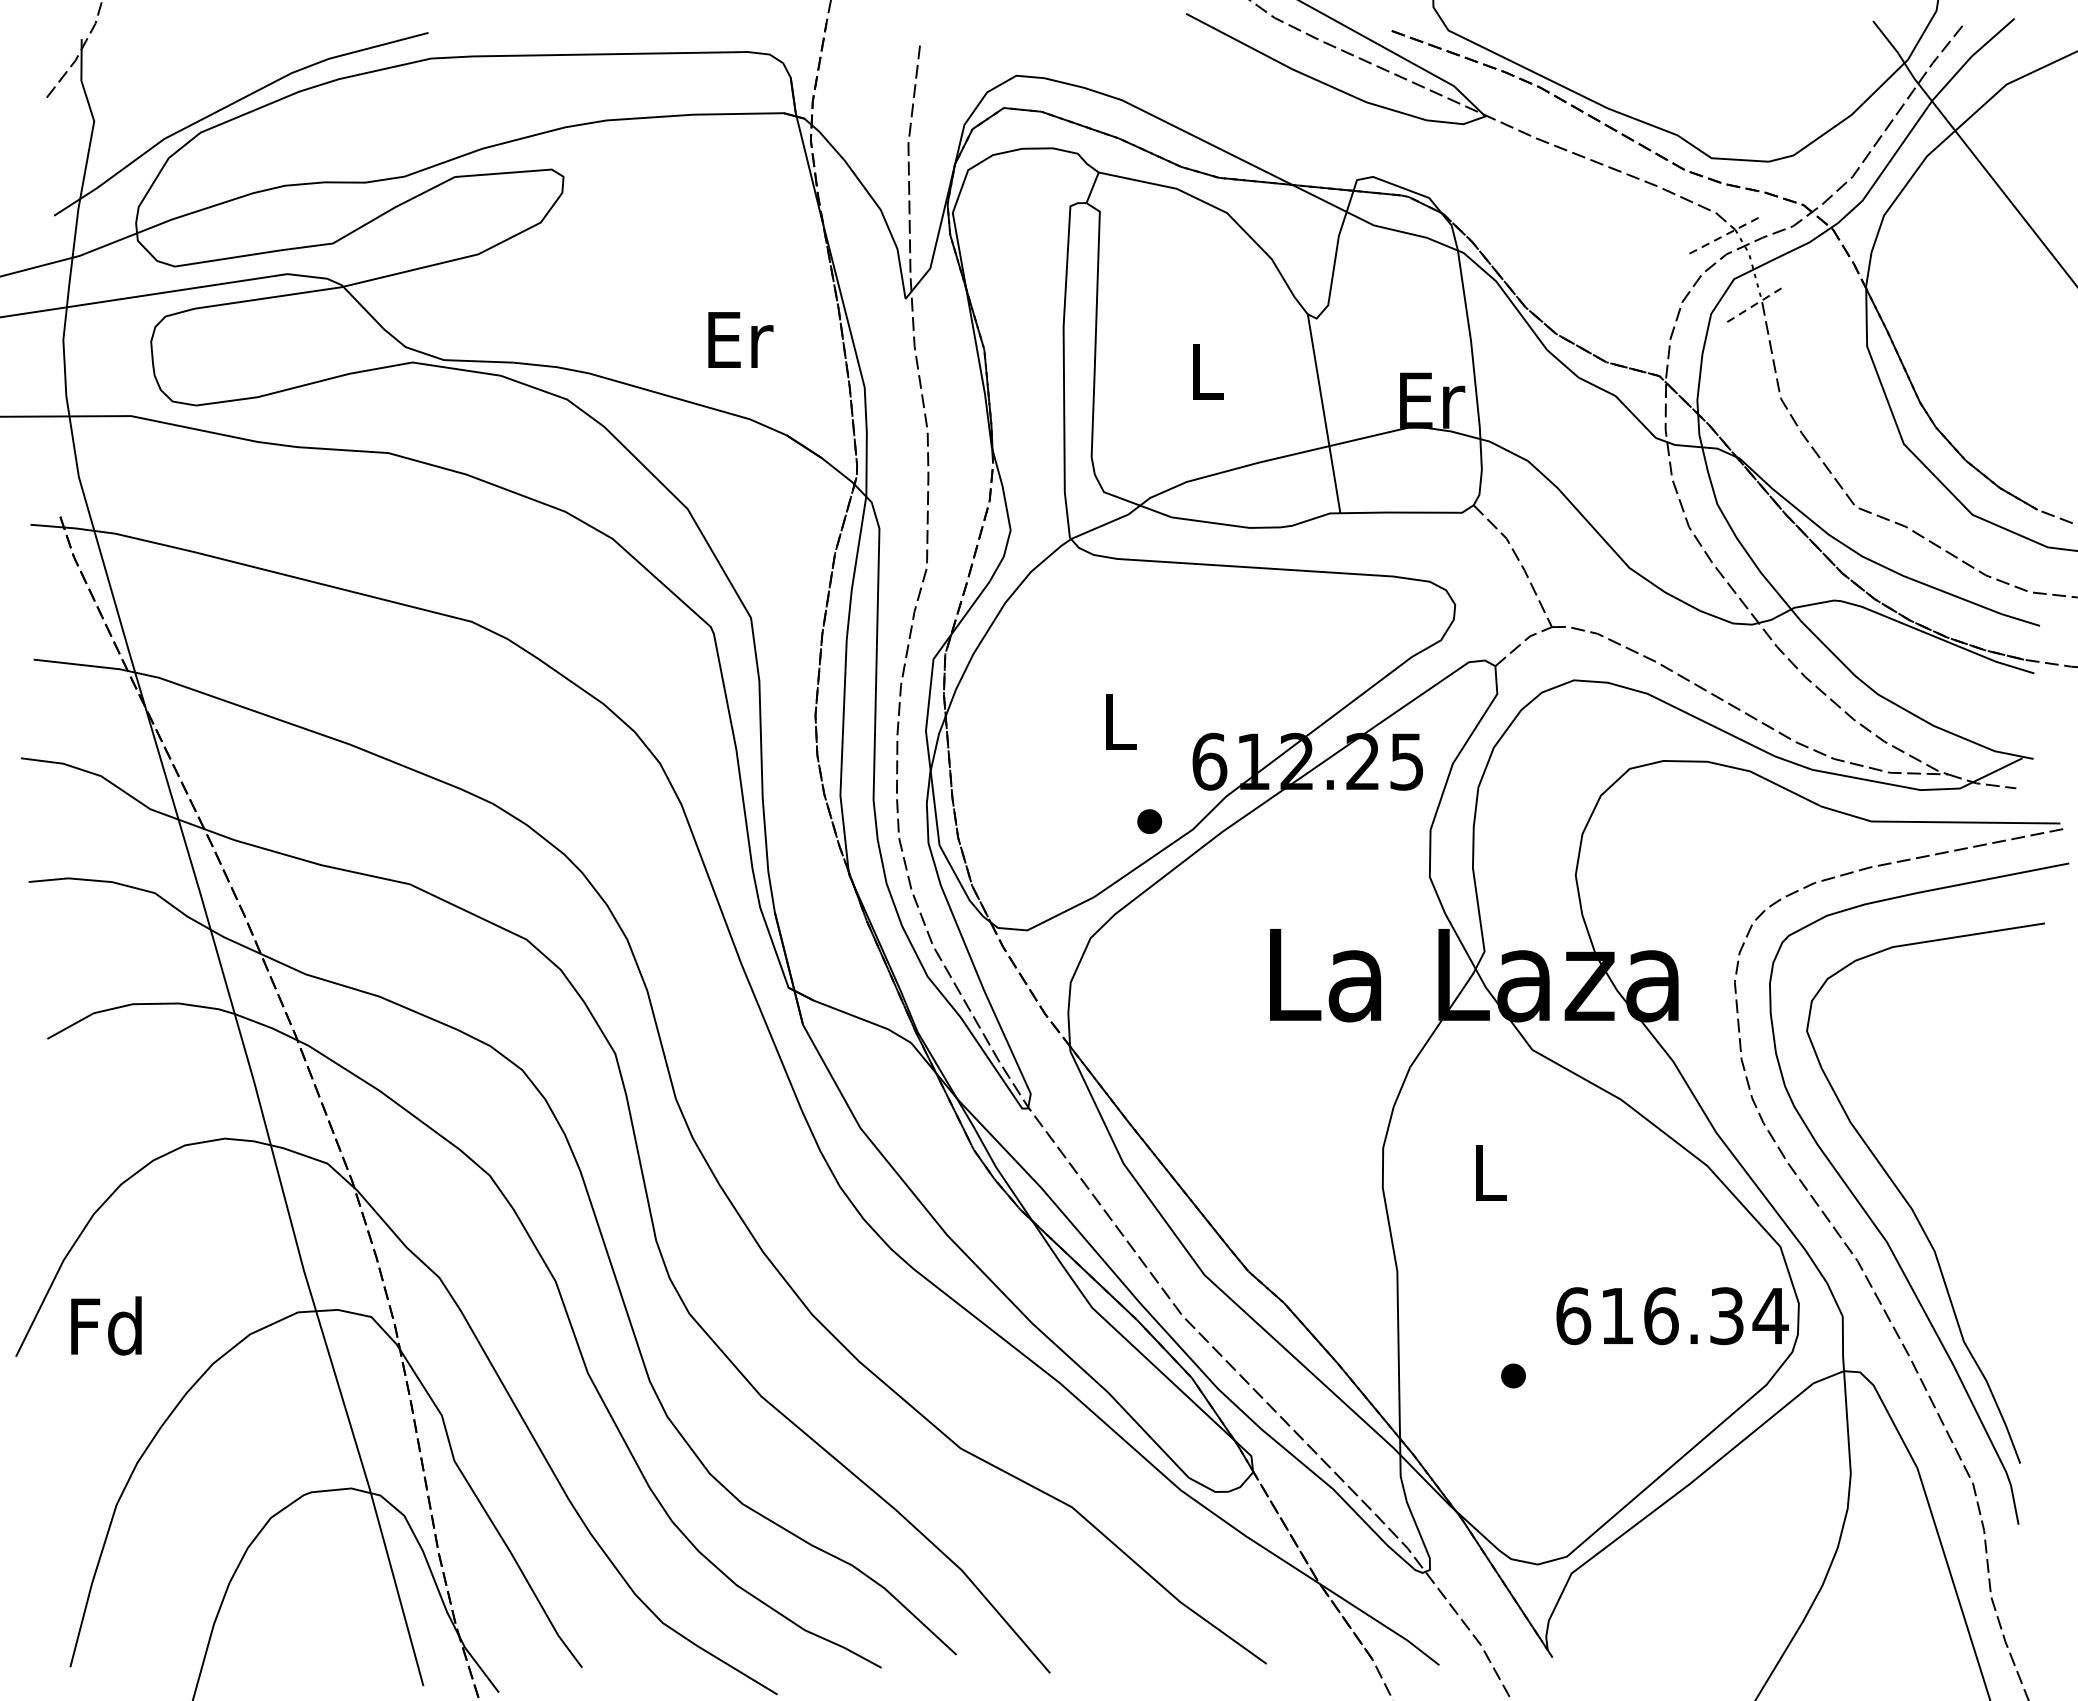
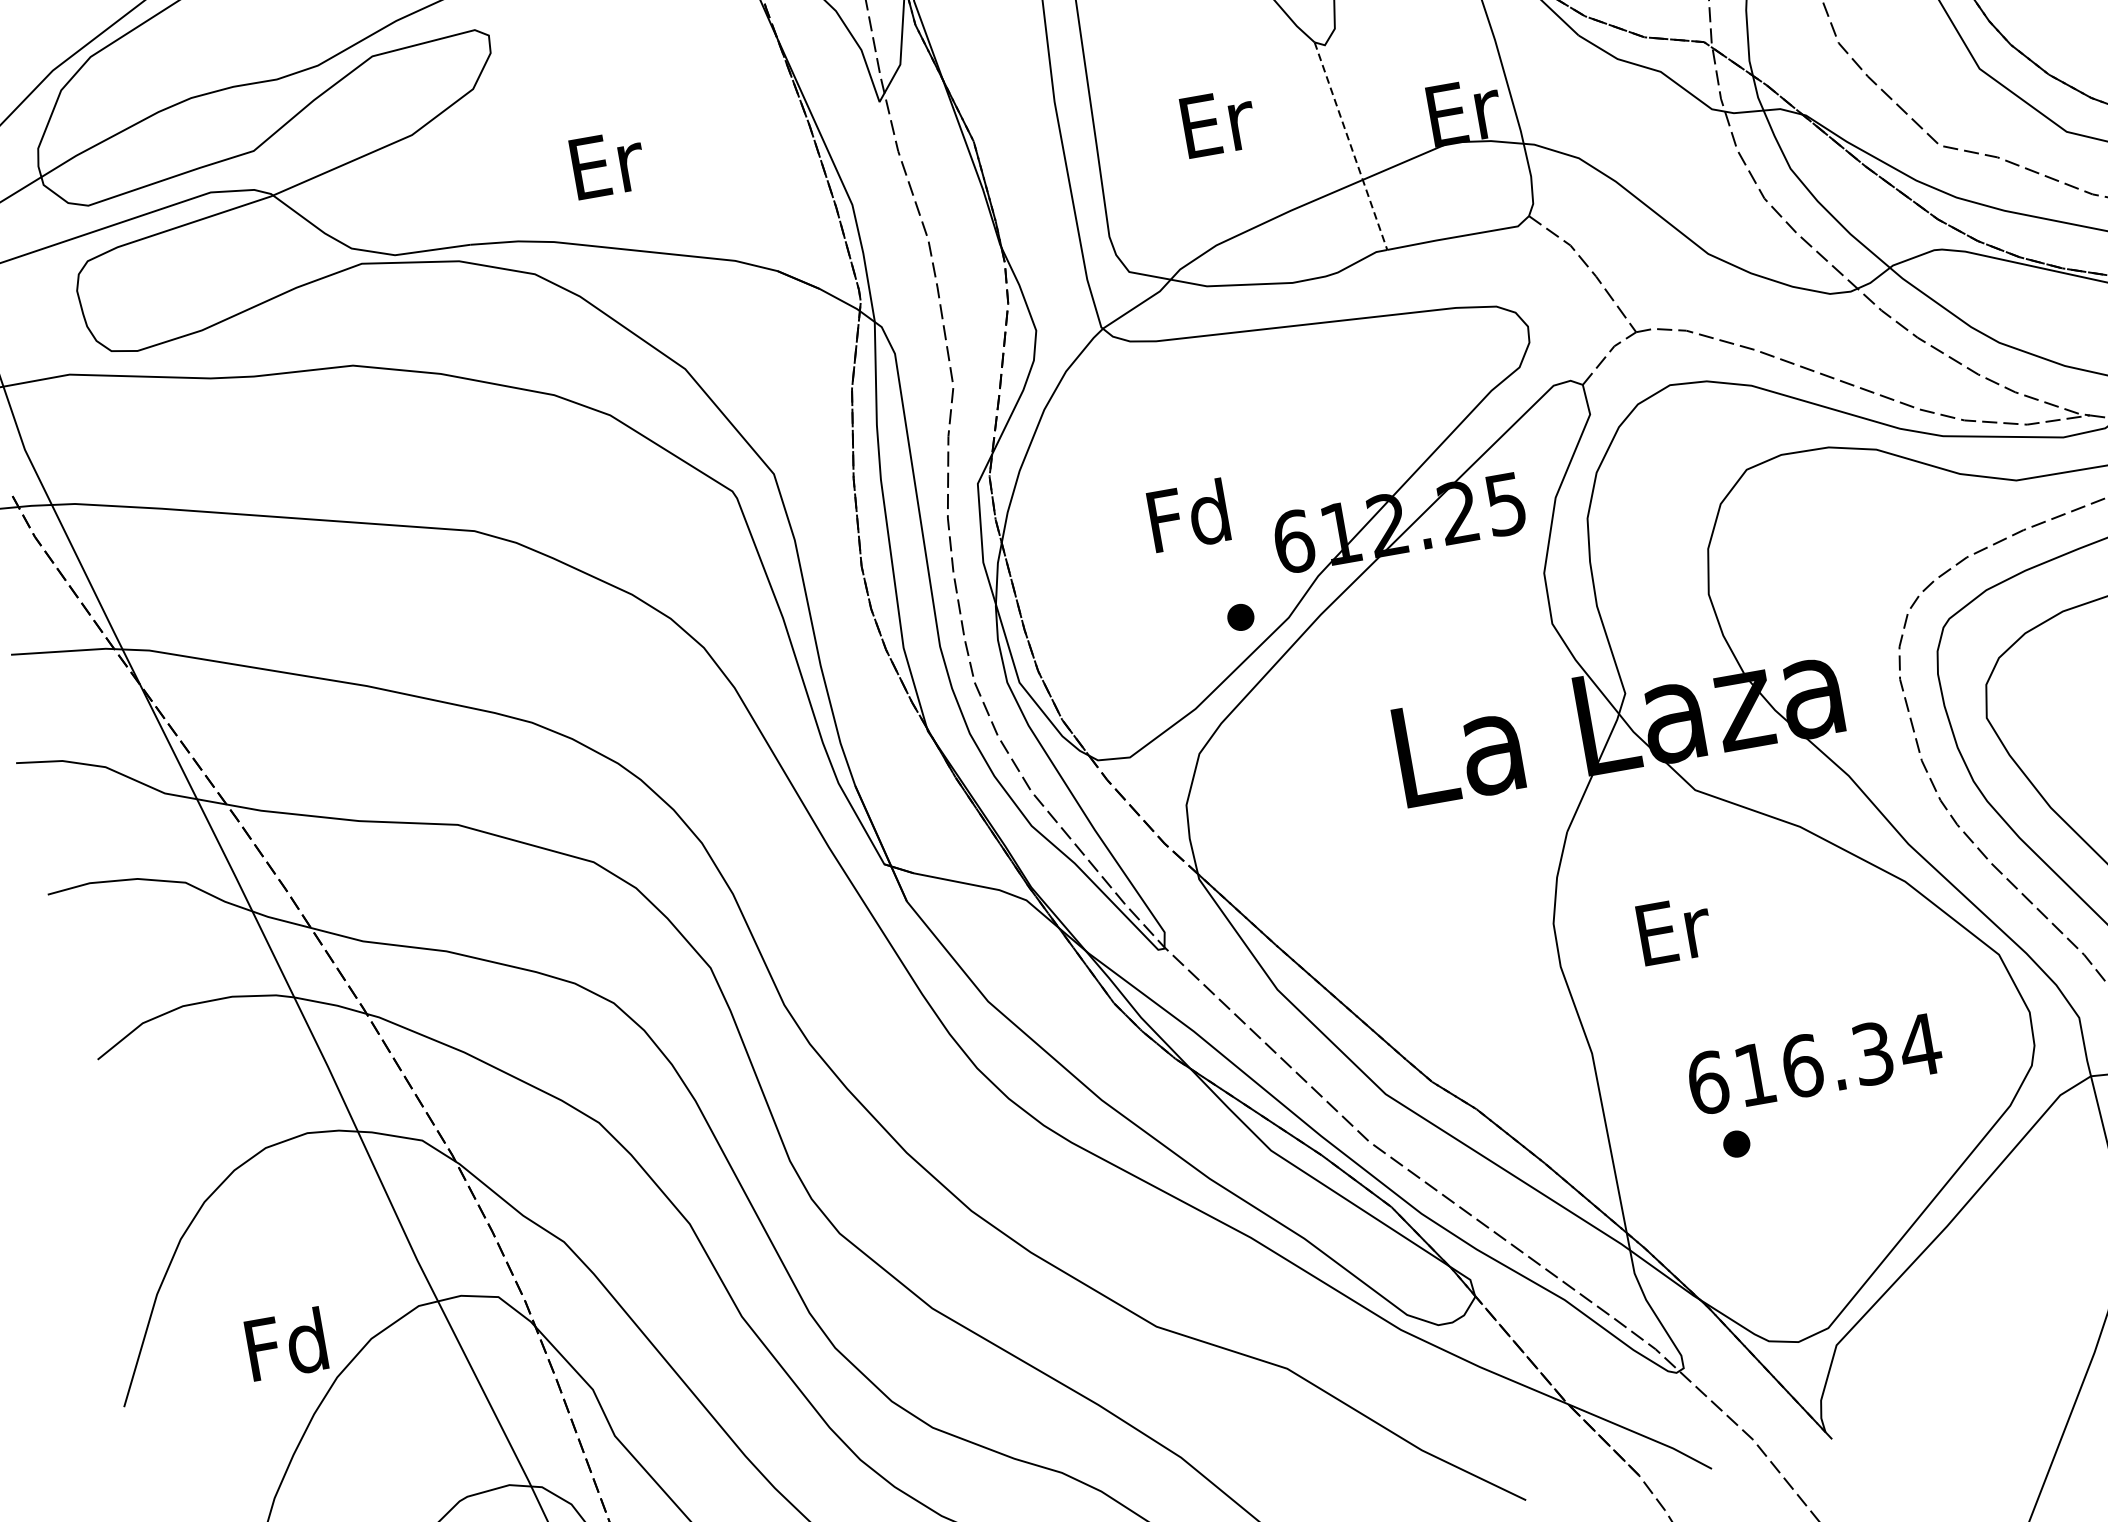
text: (740, 339) -> (607, 163), moved
text: (1208, 371) -> (1218, 122), L -> Er
line: (1324, 413) -> (1351, 145), solid -> dashed
text: (1118, 721) -> (1188, 515), L -> Fd
text: (1491, 1173) -> (1674, 930), L -> Er
text: (1672, 1316) -> (1814, 1064), moved
text: (106, 1325) -> (286, 1343), moved

